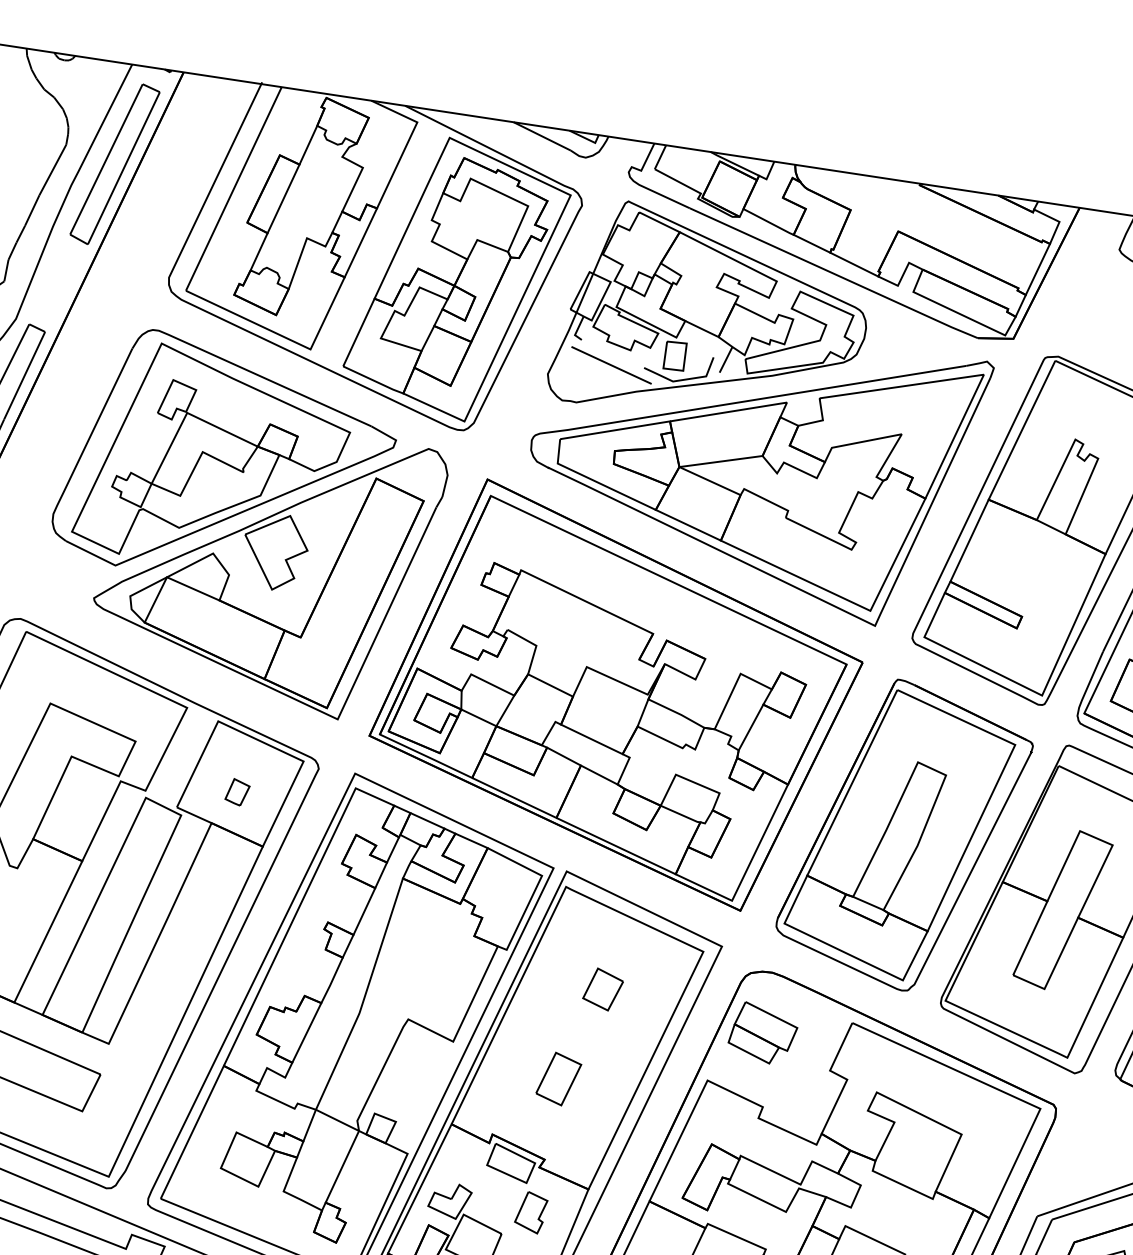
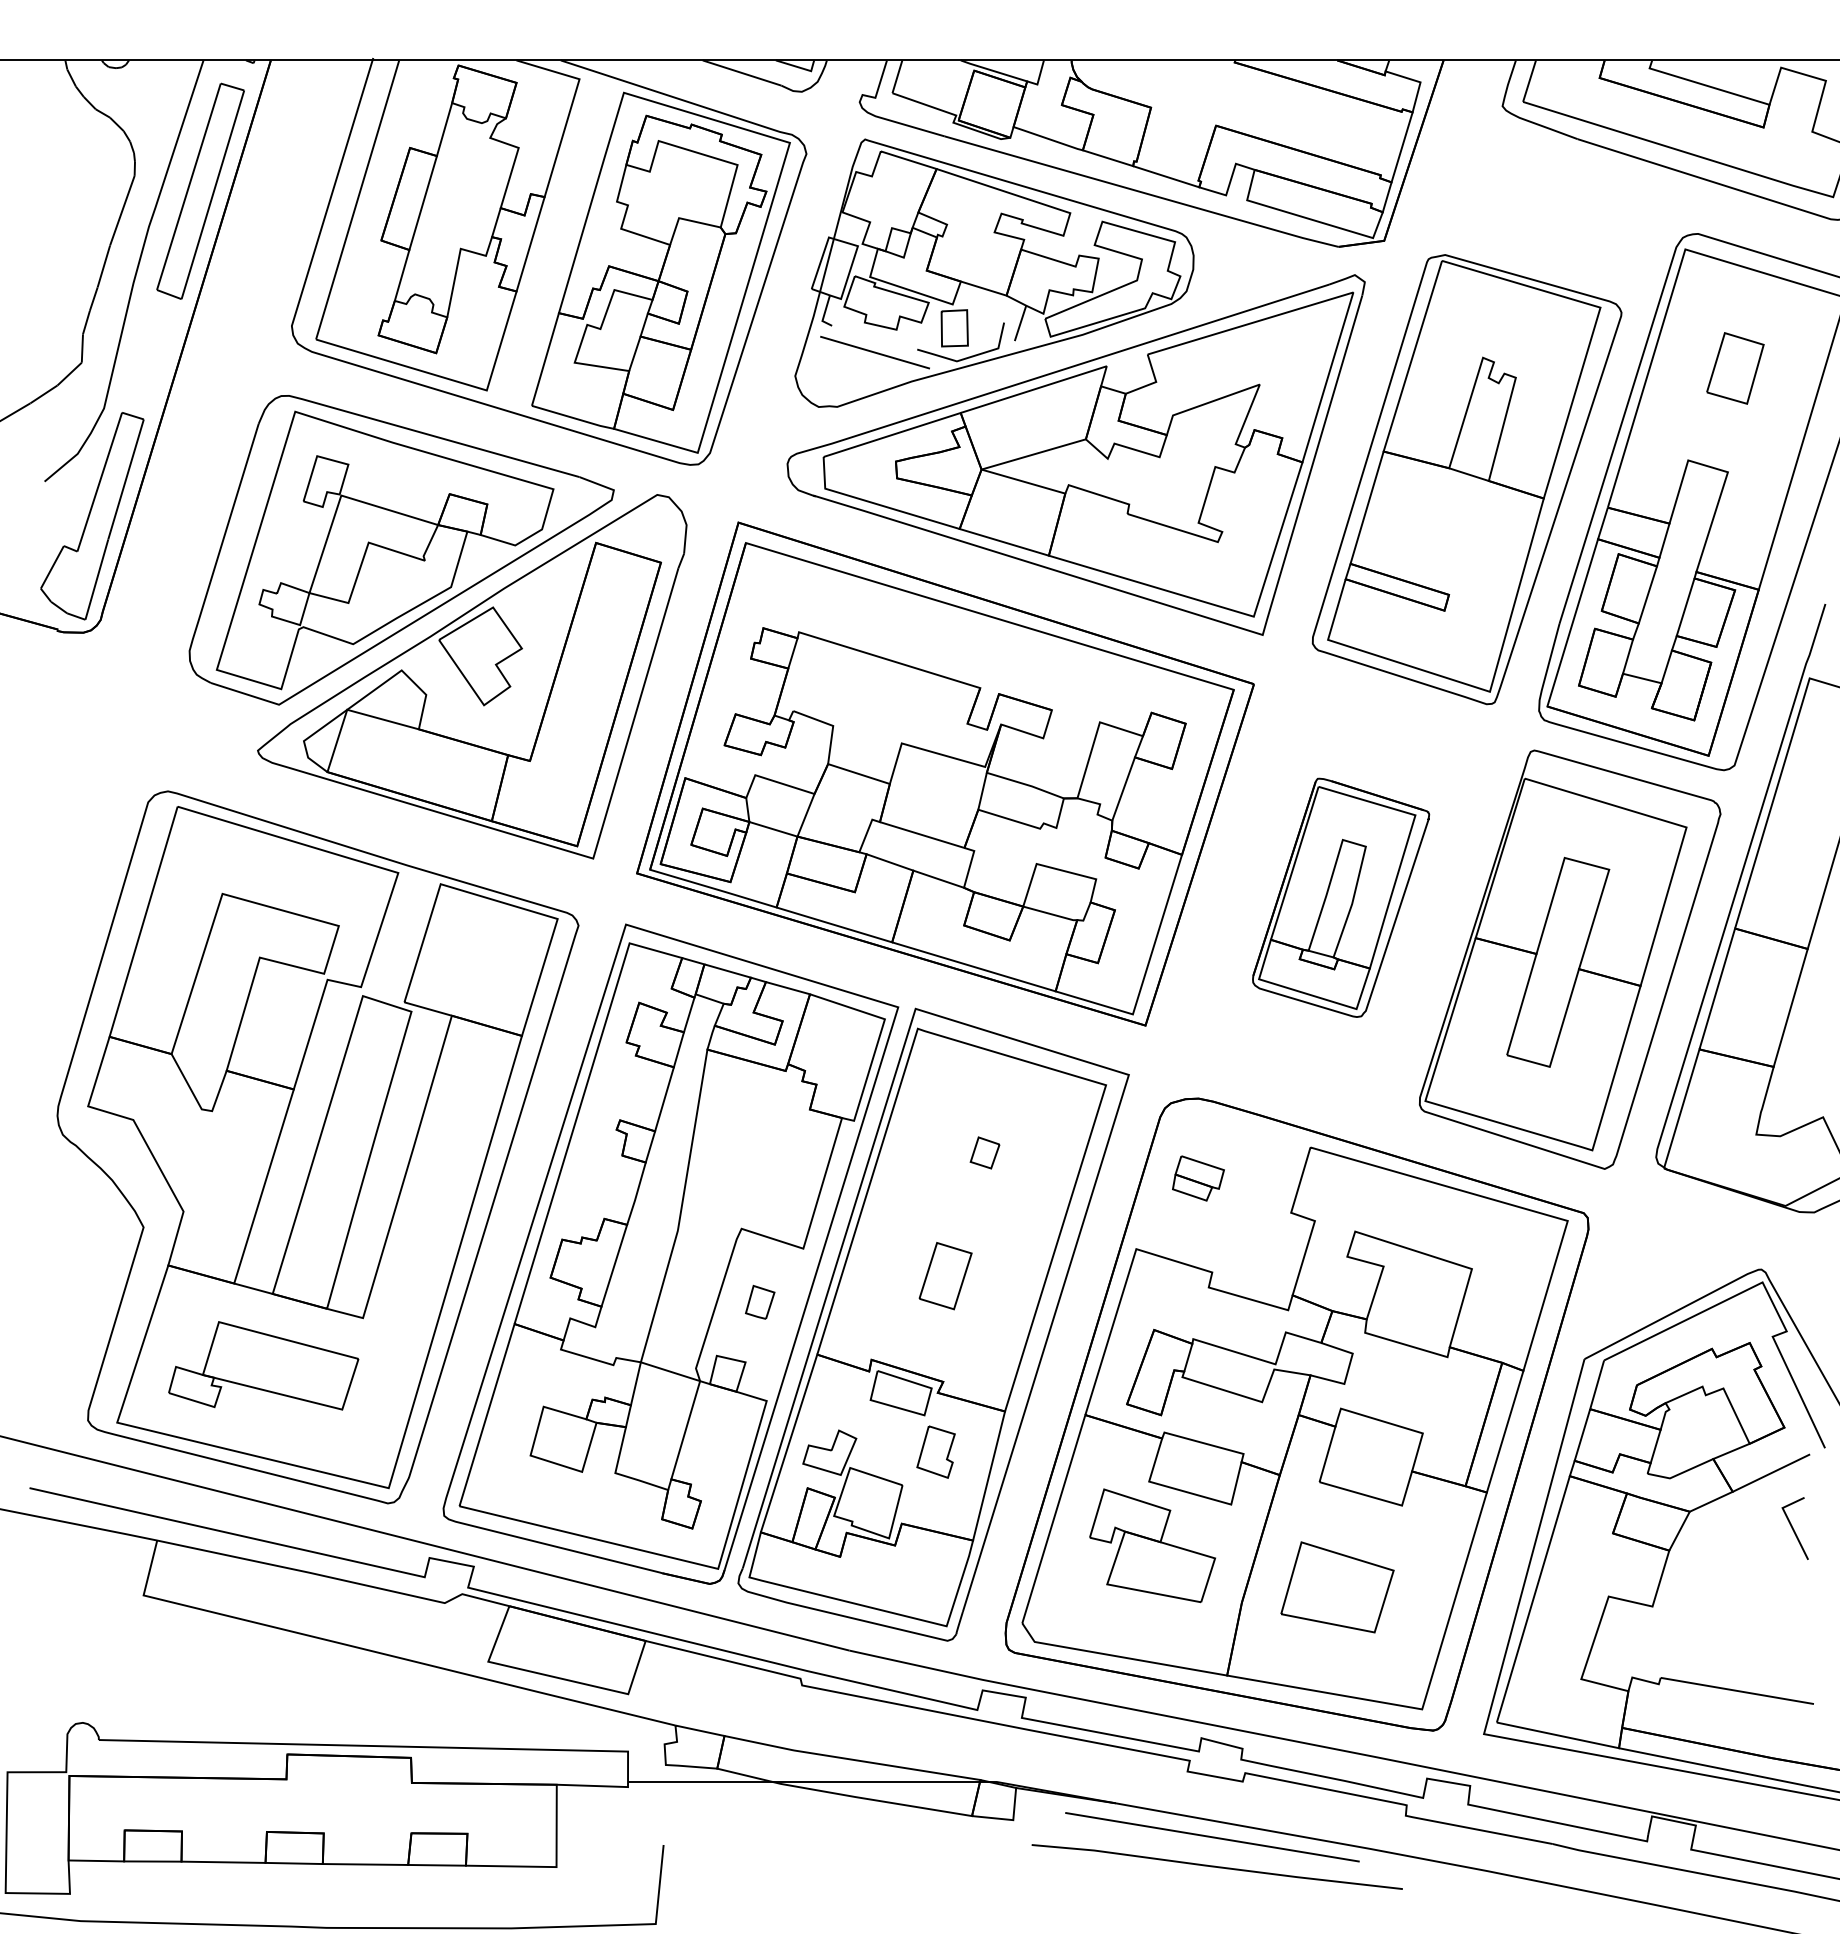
part: (237, 791) -> (760, 1301), moved
part: (904, 835) -> (1340, 897), size x0.6
part: (602, 989) -> (984, 1152), size x0.6
part: (763, 1033) -> (1198, 1178), size x0.6

